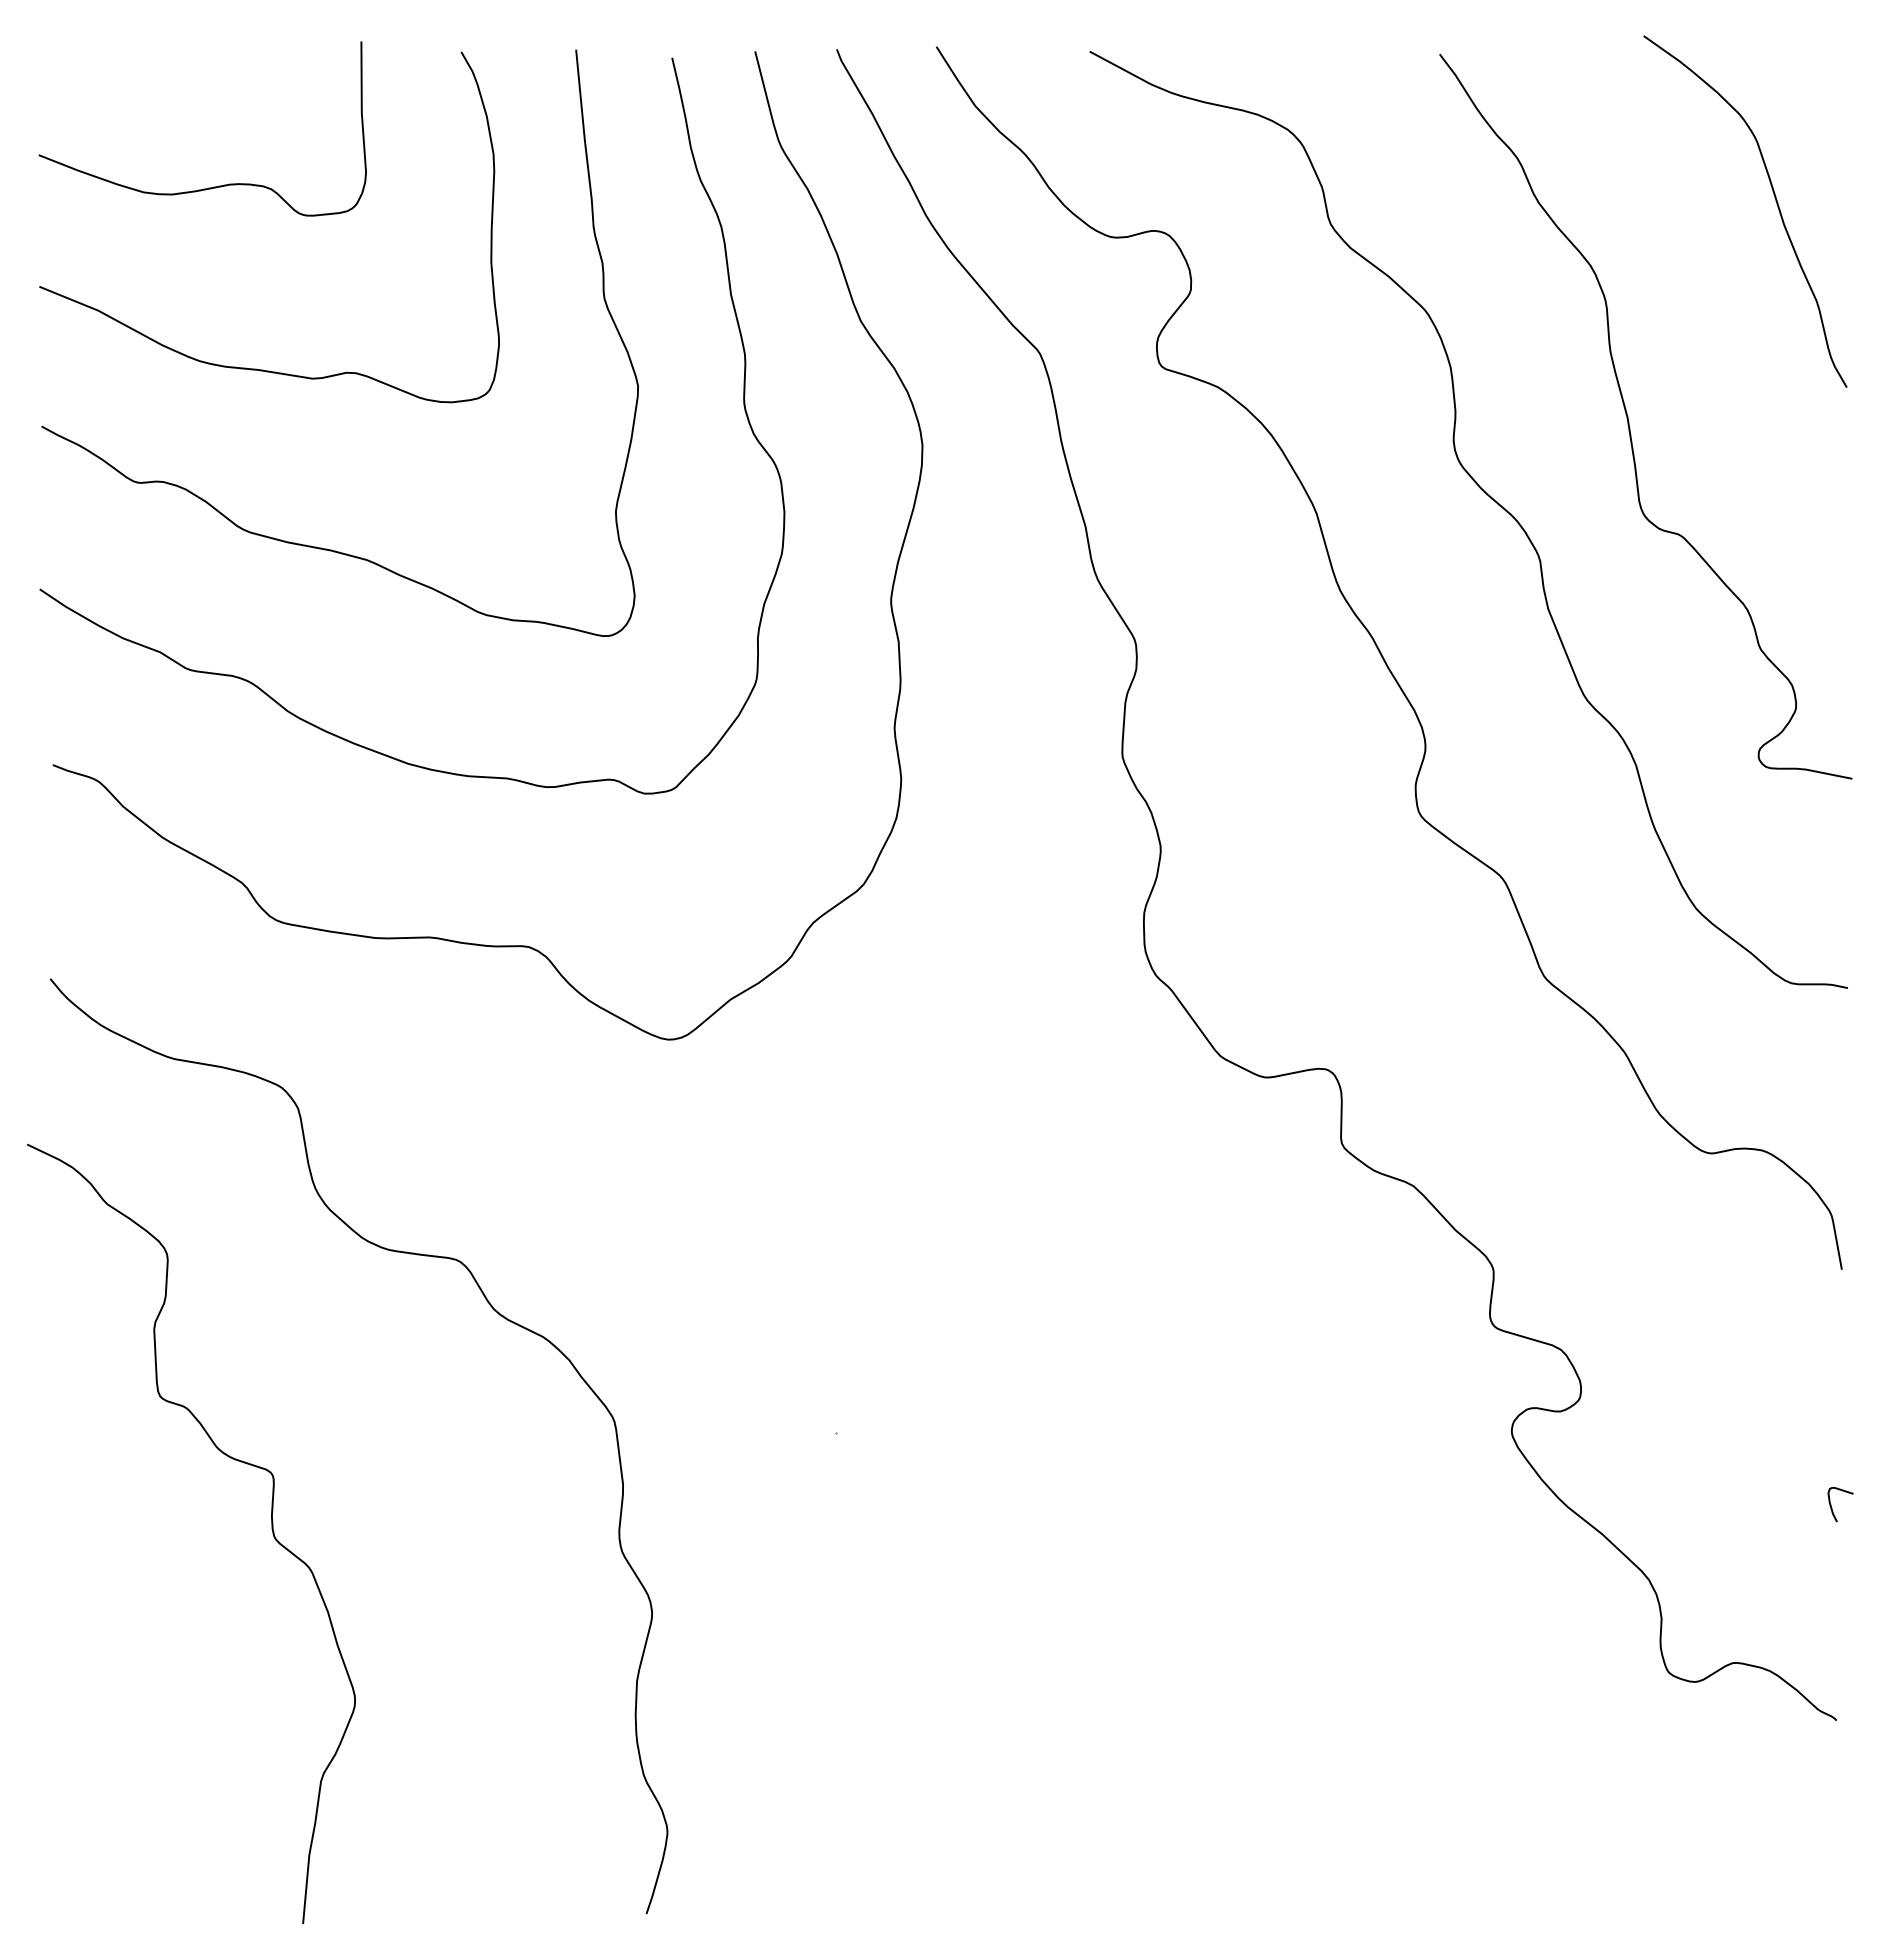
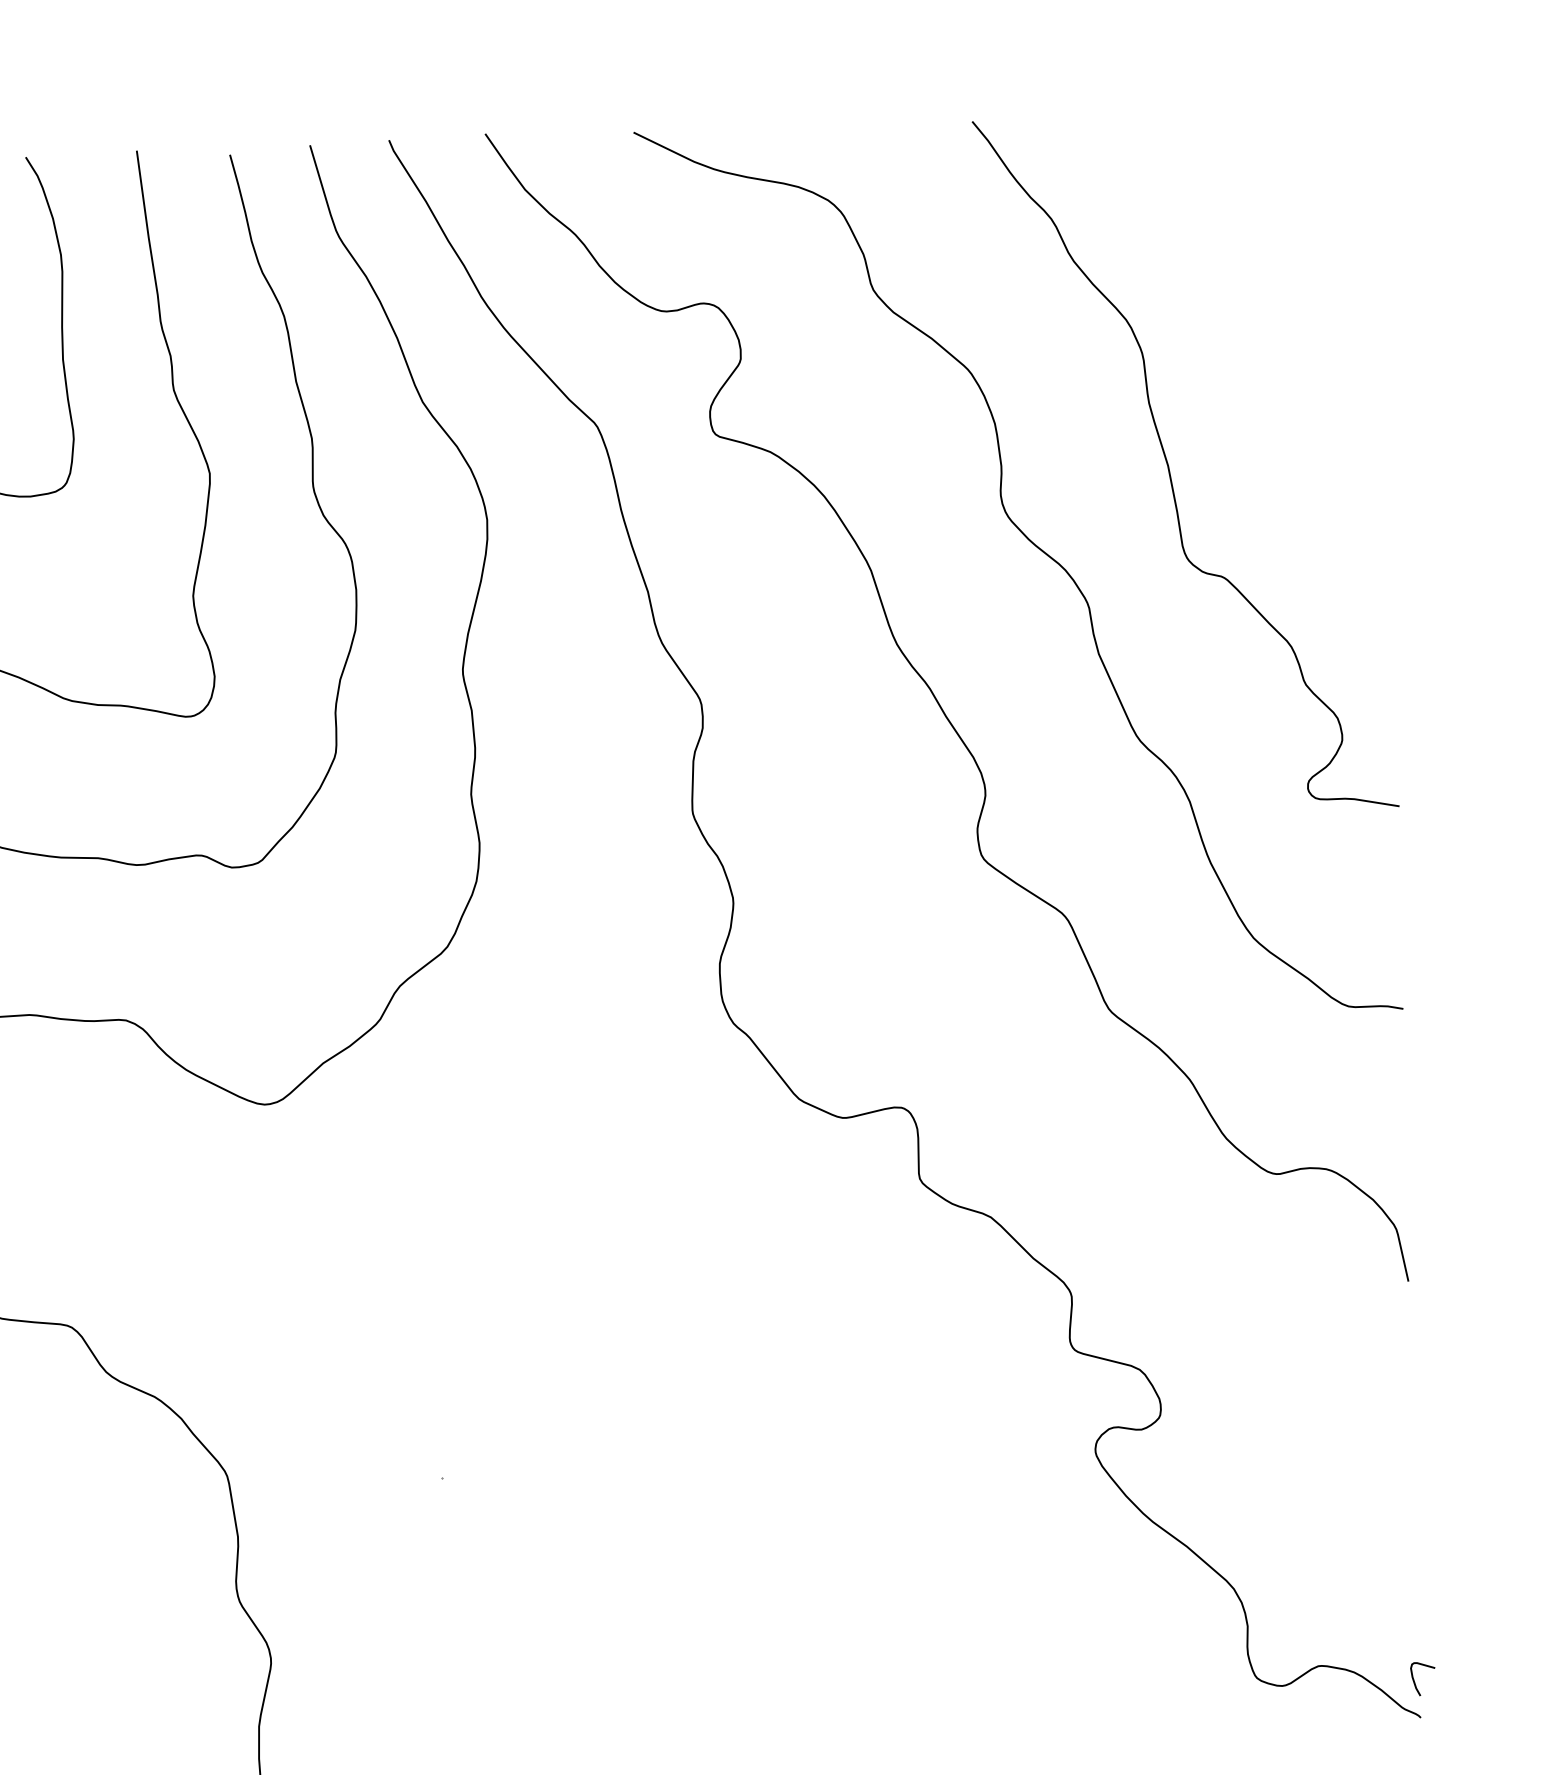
curve: (1775, 201) -> (1302, 250), removed
curve: (1832, 1507) -> (1415, 1682), moved

